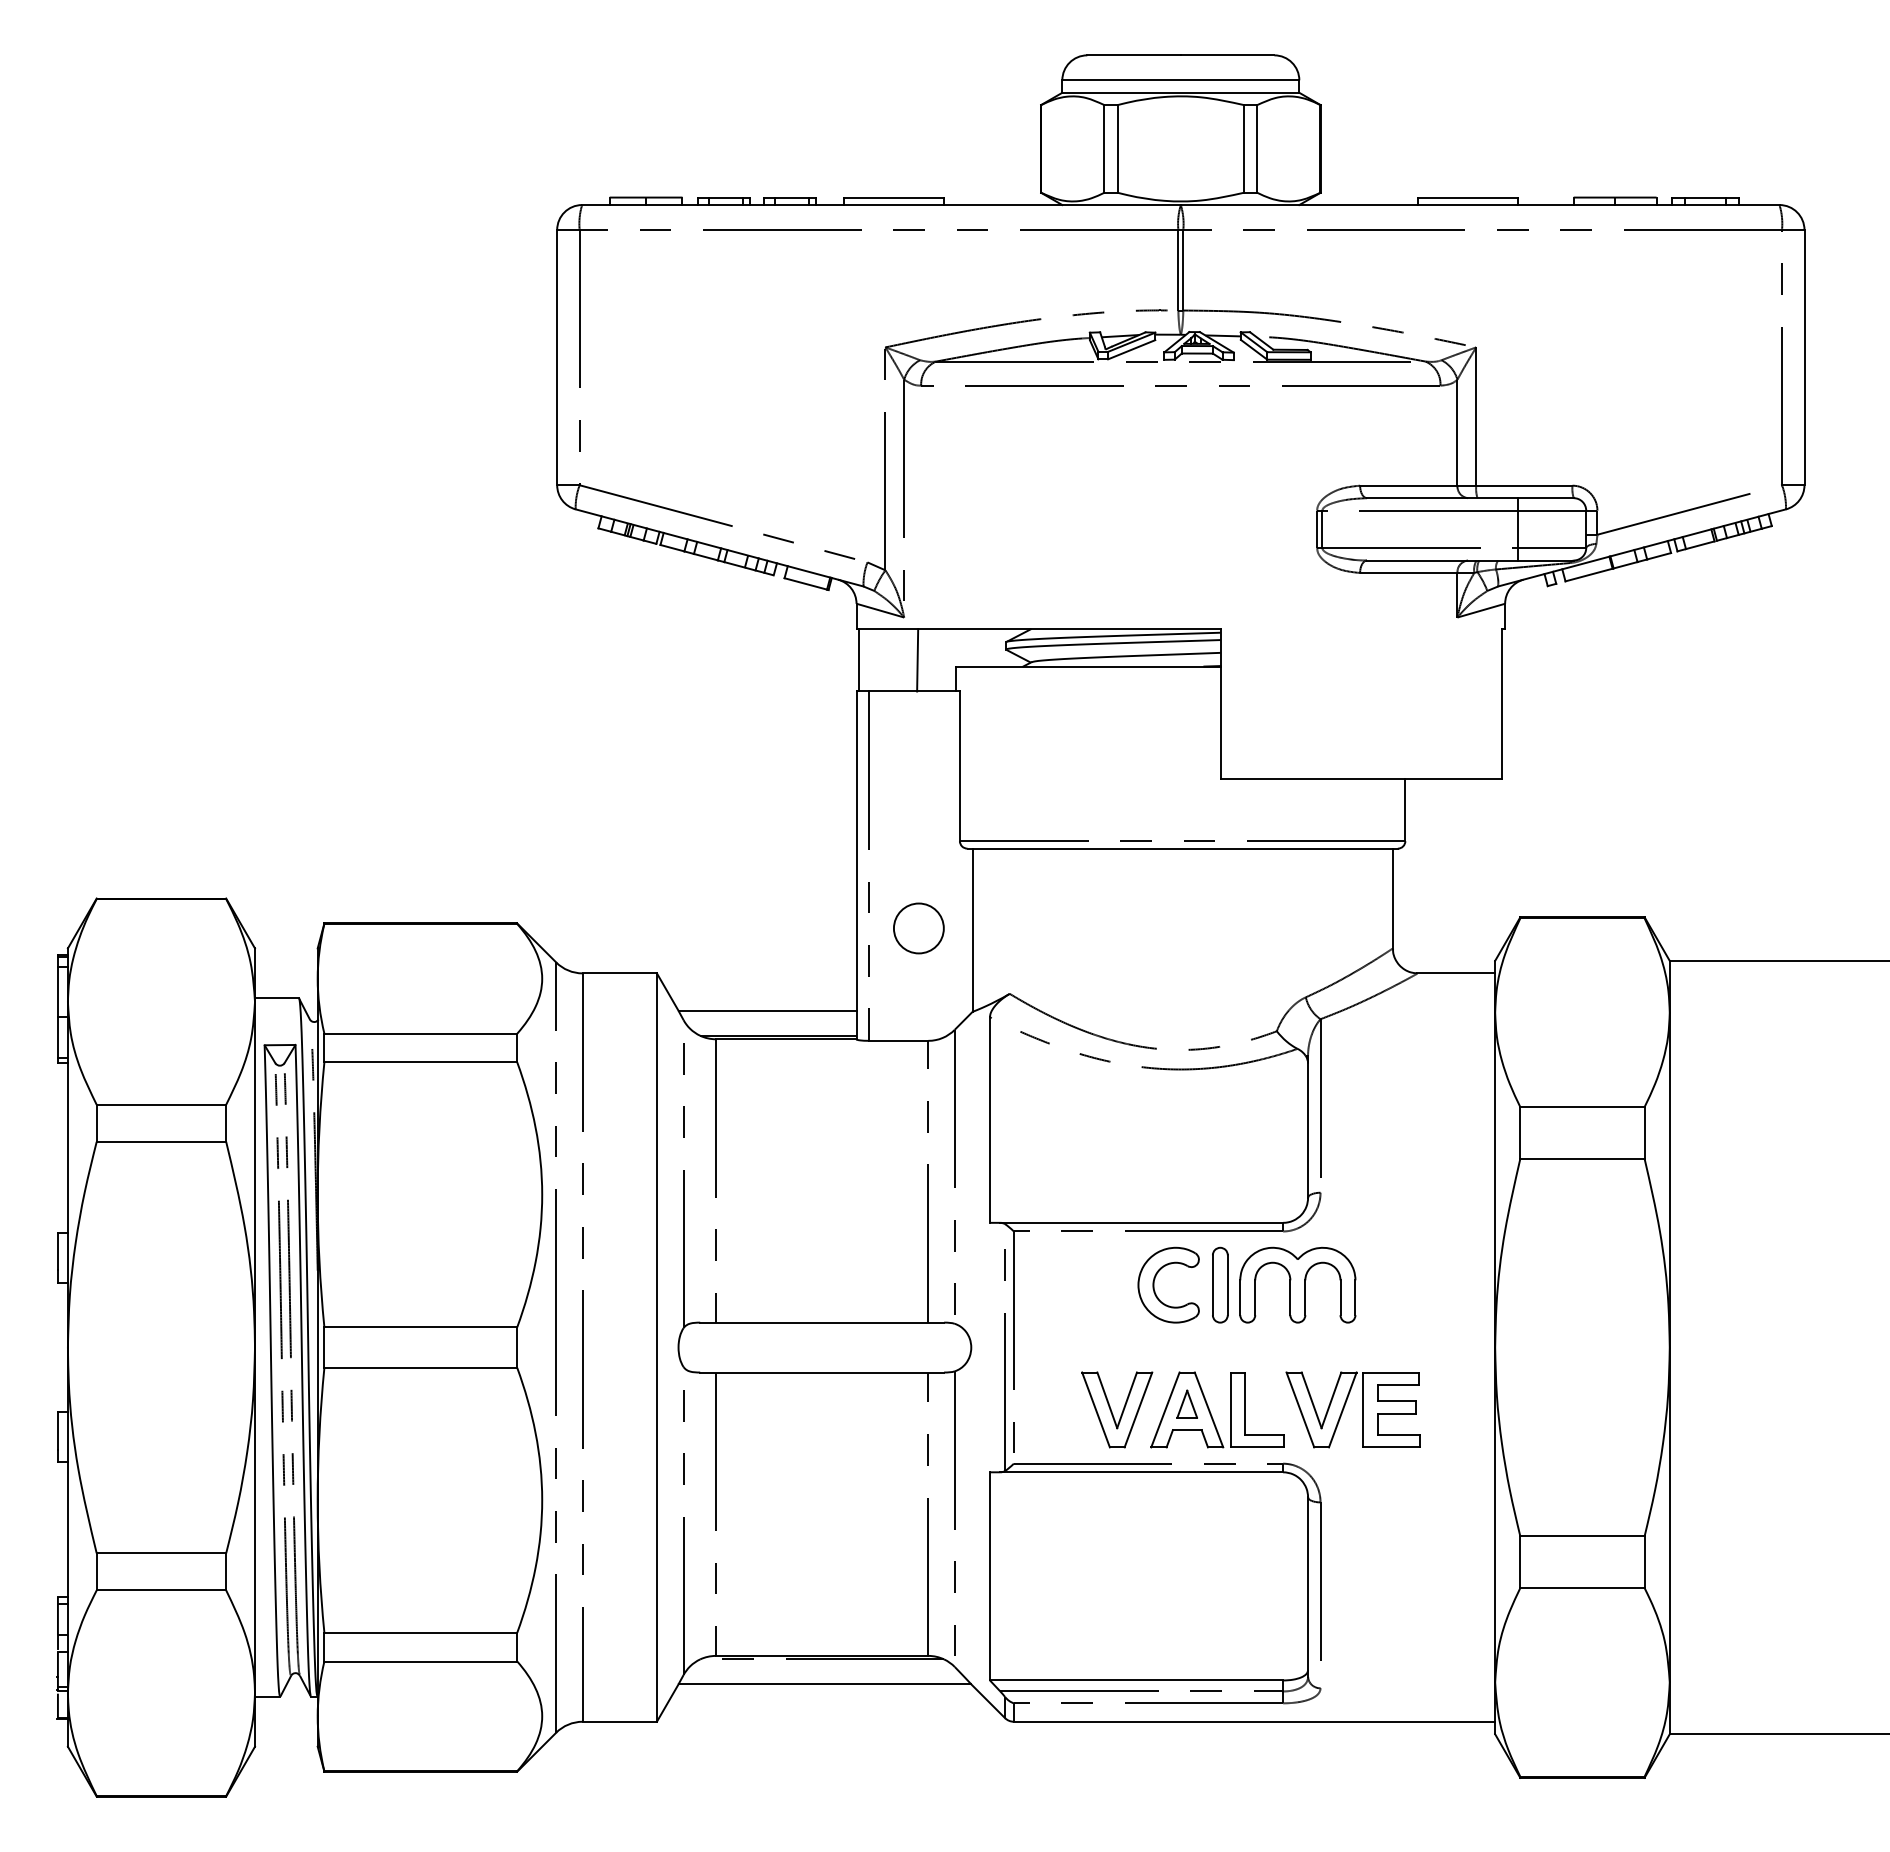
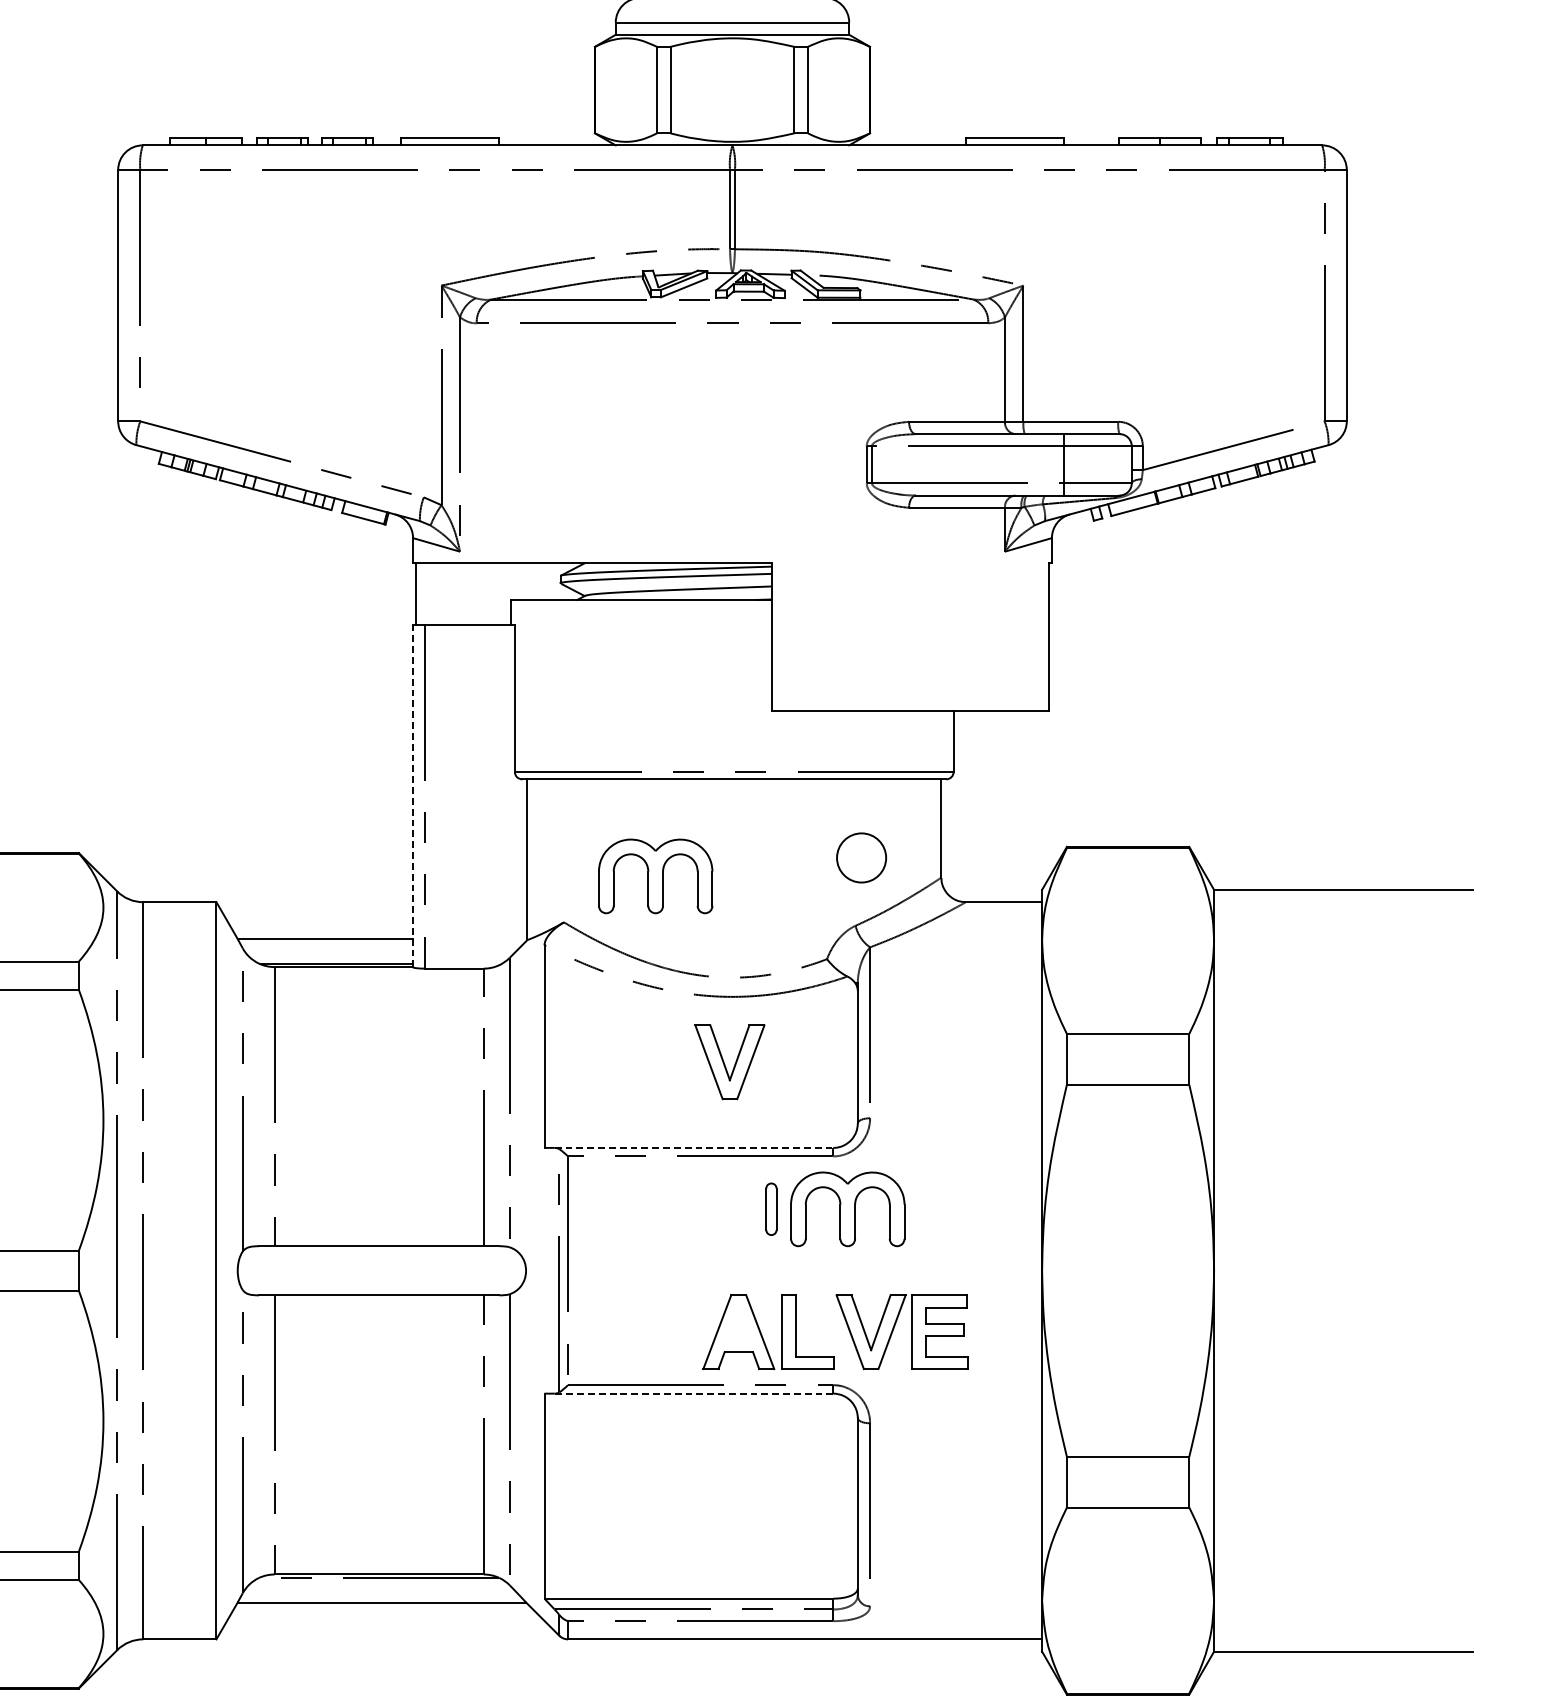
line: (917, 660) -> (473, 594), removed
line: (856, 865) -> (413, 795), solid -> dashed
circle: (918, 928) -> (861, 857), moved
part: (1102, 946) -> (655, 875), added
line: (1142, 1222) -> (694, 1147), solid -> dashed
part: (1155, 1279) -> (707, 1203), removed
part: (1220, 1284) -> (771, 1208), size x0.7
part: (1186, 1403) -> (738, 1325), removed
part: (1117, 1409) -> (730, 1061), moved
line: (1141, 1472) -> (693, 1393), solid -> dashed

